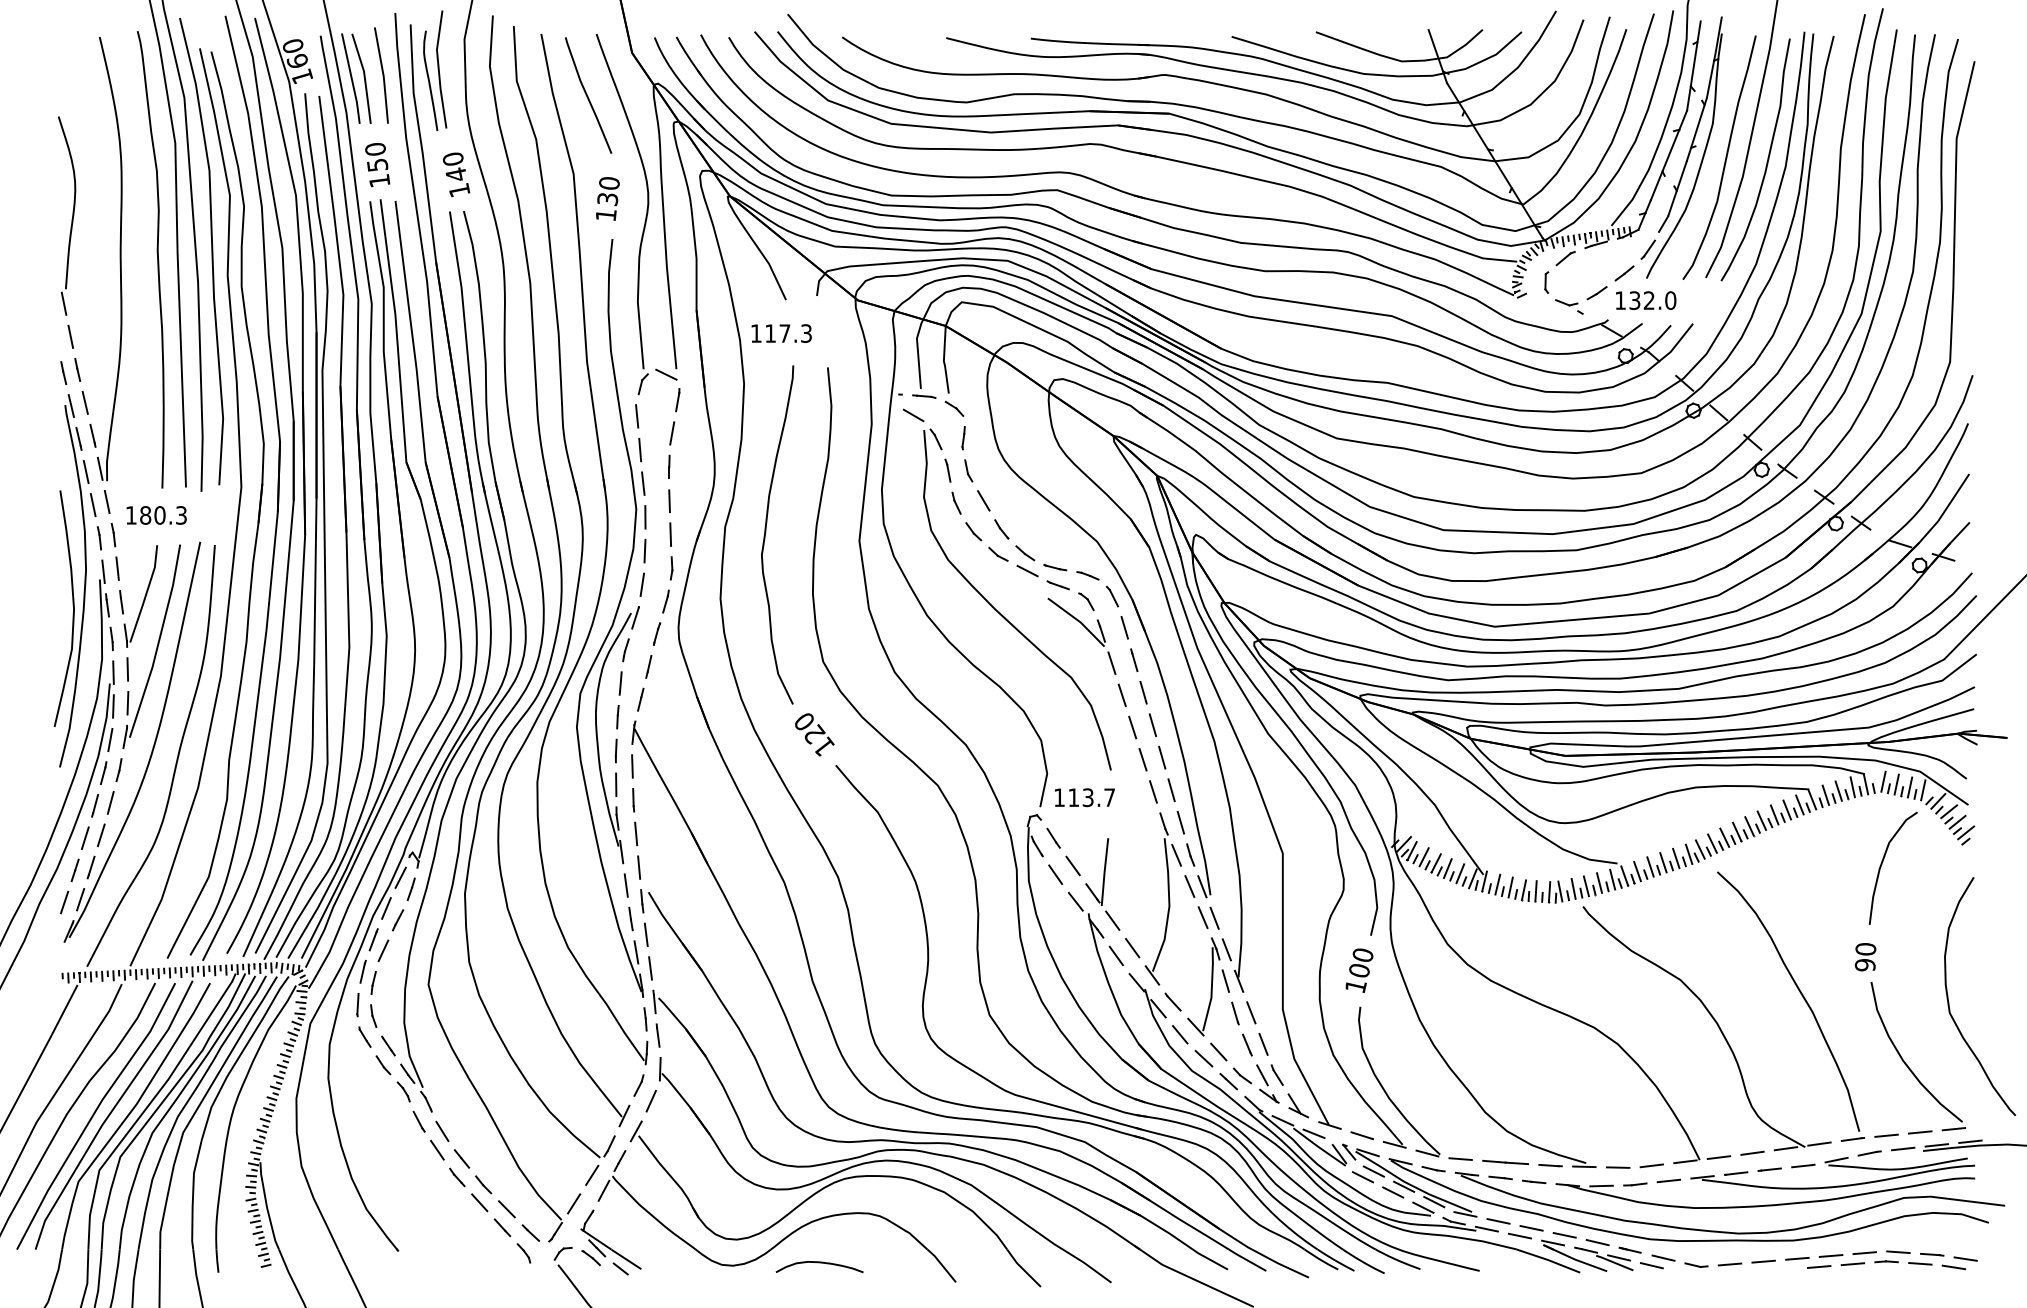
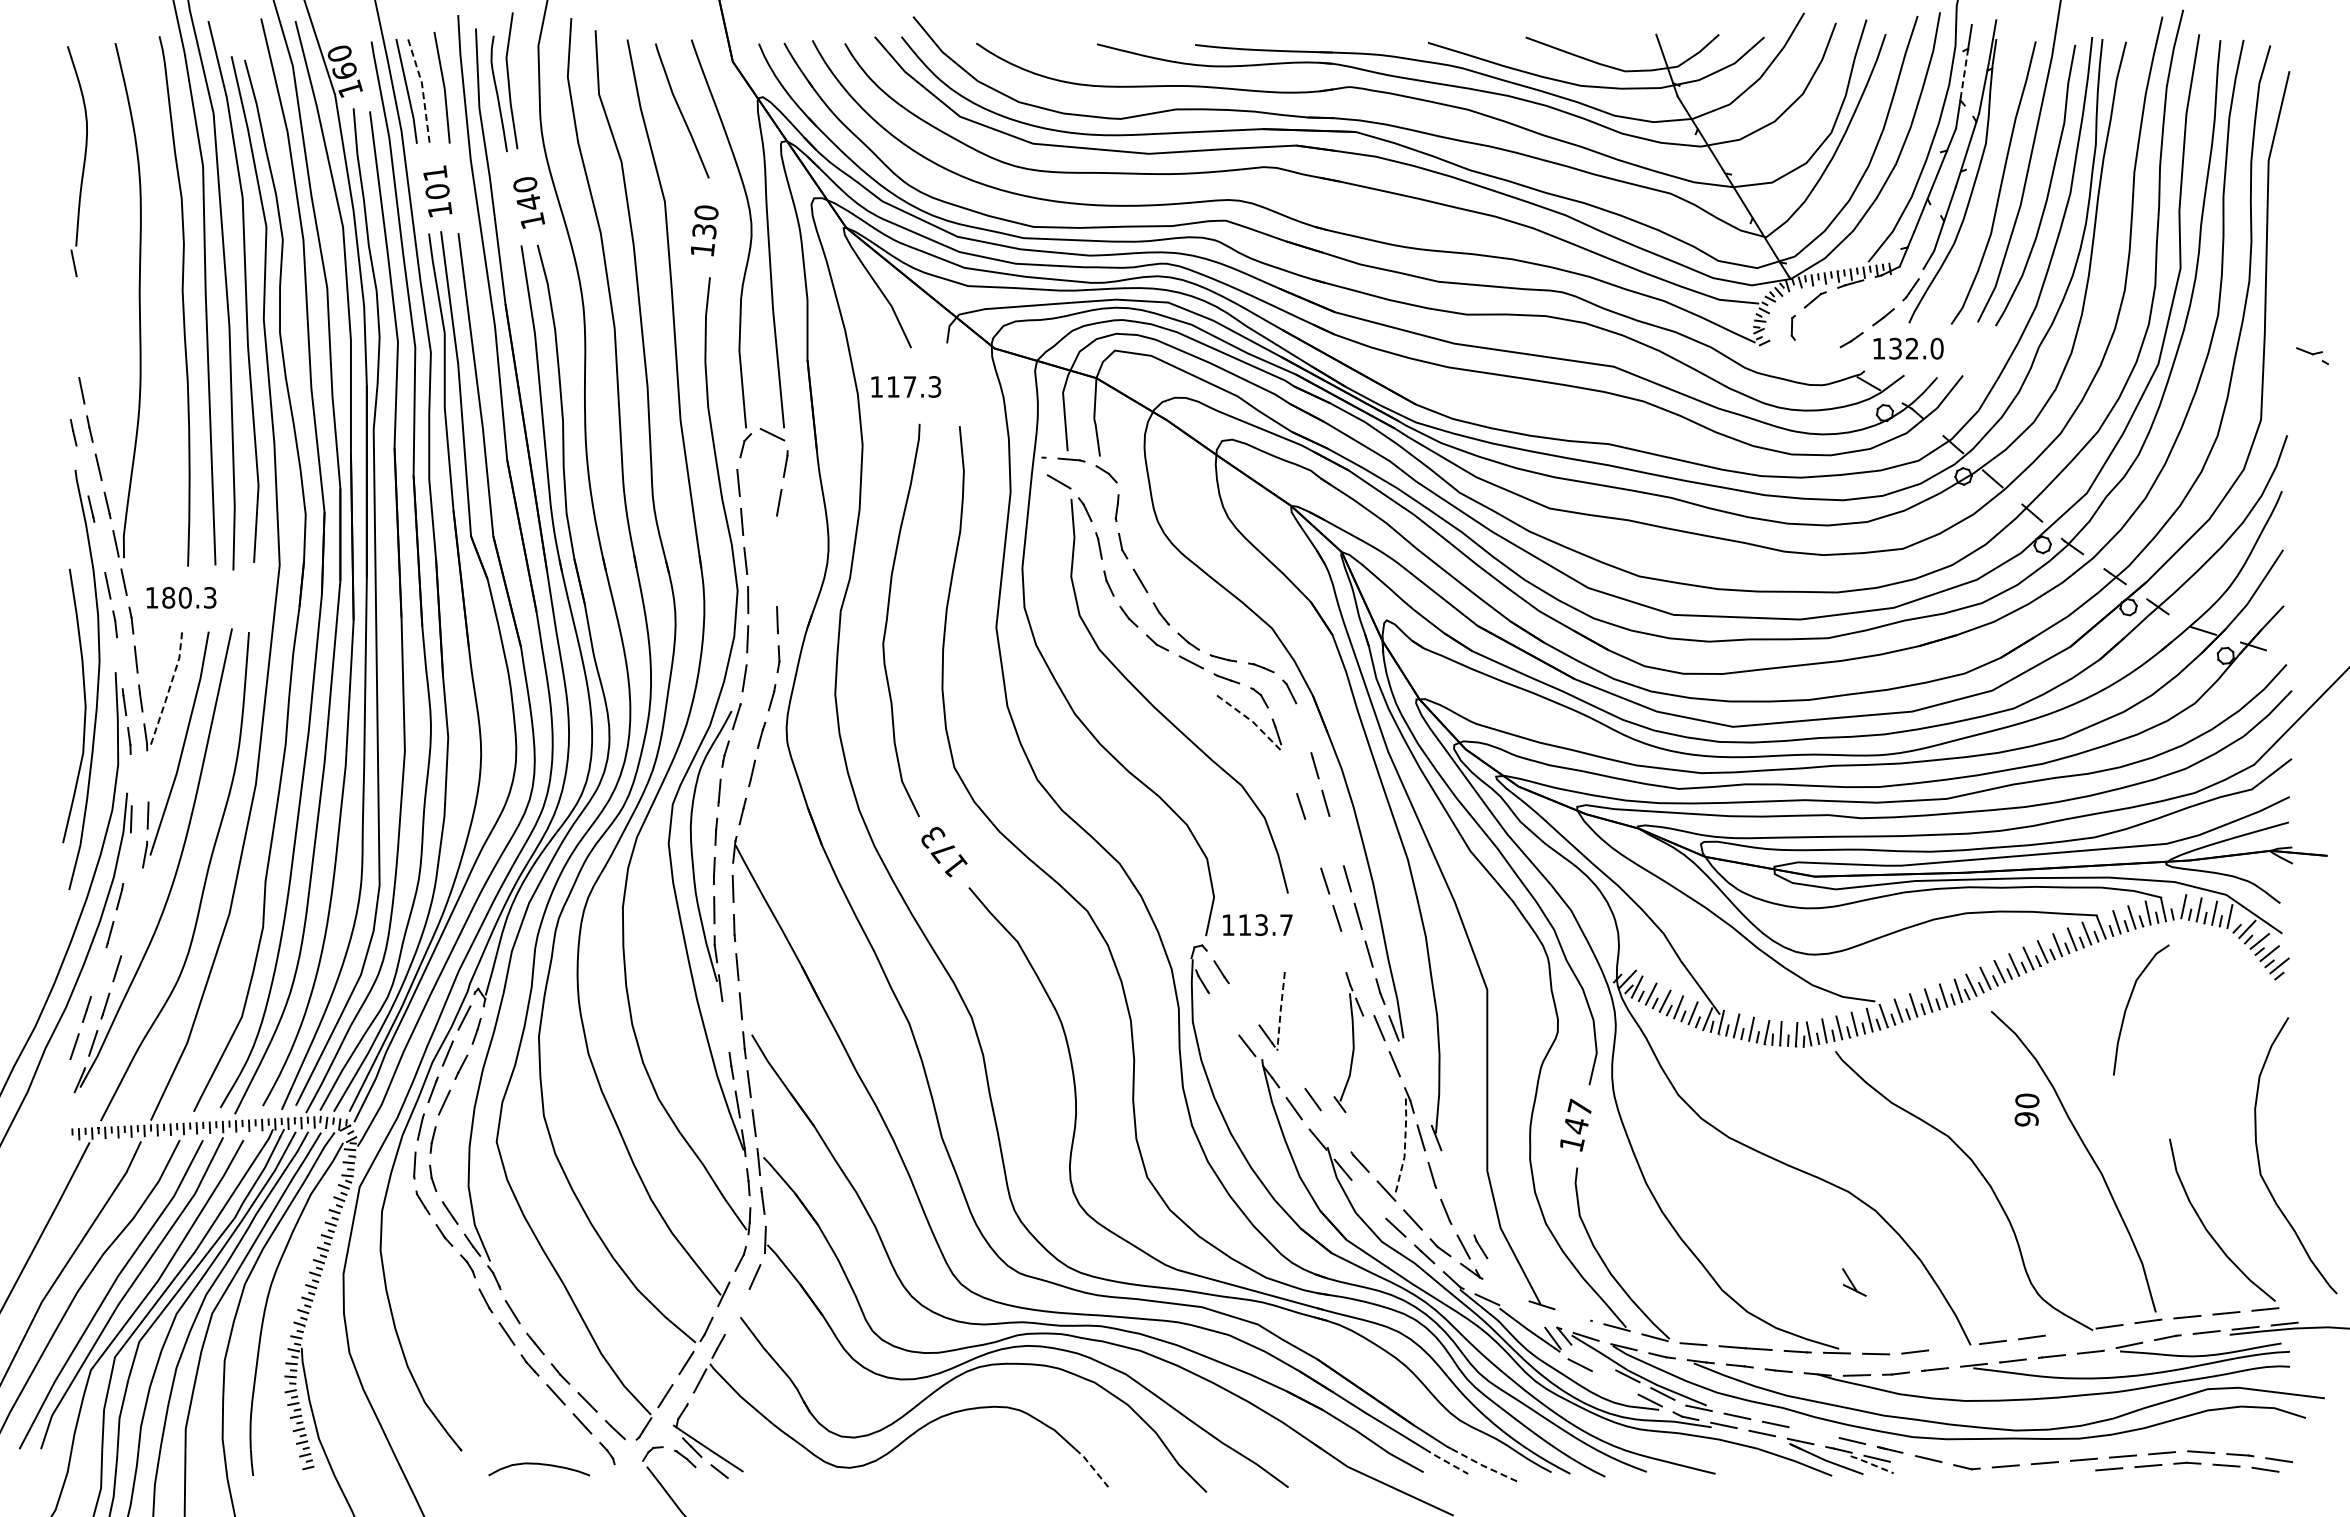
line: (1694, 64) -> (1964, 74), solid -> dashed
line: (364, 77) -> (422, 90), solid -> dashed
text: (376, 157) -> (436, 182), 150 -> 101
part: (67, 215) -> (77, 161), moved
part: (1569, 307) -> (2312, 356), moved
line: (71, 405) -> (82, 470), removed
line: (669, 466) -> (776, 541), removed
line: (85, 472) -> (99, 547), removed
line: (668, 500) -> (775, 580), removed
line: (103, 572) -> (119, 663), removed
line: (146, 594) -> (169, 689), solid -> dashed
line: (1076, 620) -> (1248, 719), solid -> dashed
line: (1124, 627) -> (1303, 727), removed
line: (1112, 662) -> (1289, 768), removed
line: (127, 669) -> (147, 776), removed
line: (113, 672) -> (131, 780), removed
line: (1152, 724) -> (1336, 840), removed
line: (1132, 727) -> (1313, 843), removed
text: (810, 729) -> (939, 845), 120 -> 173
line: (110, 740) -> (127, 858), removed
line: (118, 769) -> (137, 892), removed
line: (110, 802) -> (127, 930), removed
line: (85, 837) -> (98, 971), removed
curve: (1882, 864) -> (2128, 1005), moved
line: (1072, 865) -> (1243, 1003), removed
line: (1104, 872) -> (1280, 1011), solid -> dashed
line: (1055, 874) -> (1223, 1014), removed
line: (625, 885) -> (725, 1026), removed
part: (1163, 898) -> (1348, 1042), size x0.7
line: (1214, 917) -> (1407, 1064), removed
line: (1112, 920) -> (1289, 1067), removed
line: (1226, 949) -> (1422, 1101), removed
text: (1865, 956) -> (2026, 1109), moved
text: (1361, 962) -> (1578, 1116), 100 -> 147
line: (1211, 989) -> (1404, 1147), solid -> dashed
line: (1251, 1012) -> (1450, 1174), removed
line: (1179, 1034) -> (1367, 1199), removed
line: (1263, 1043) -> (1464, 1210), removed
part: (1298, 1105) -> (1854, 1282), moved
line: (636, 1130) -> (737, 1311), removed
line: (1314, 1133) -> (1523, 1314), removed
line: (1361, 1135) -> (1578, 1316), removed
line: (1785, 1148) -> (2070, 1331), removed
line: (1685, 1161) -> (1954, 1346), removed
line: (1373, 1171) -> (1592, 1358), removed
line: (1392, 1192) -> (1614, 1382), removed
line: (1564, 1235) -> (1813, 1432), removed
line: (1246, 1260) -> (1445, 1461), solid -> dashed
curve: (819, 1262) -> (538, 1464), moved
line: (1614, 1262) -> (1871, 1464), solid -> dashed
line: (1279, 1264) -> (1483, 1466), solid -> dashed
line: (942, 1265) -> (1092, 1467), solid -> dashed
line: (1651, 1265) -> (1914, 1467), removed

